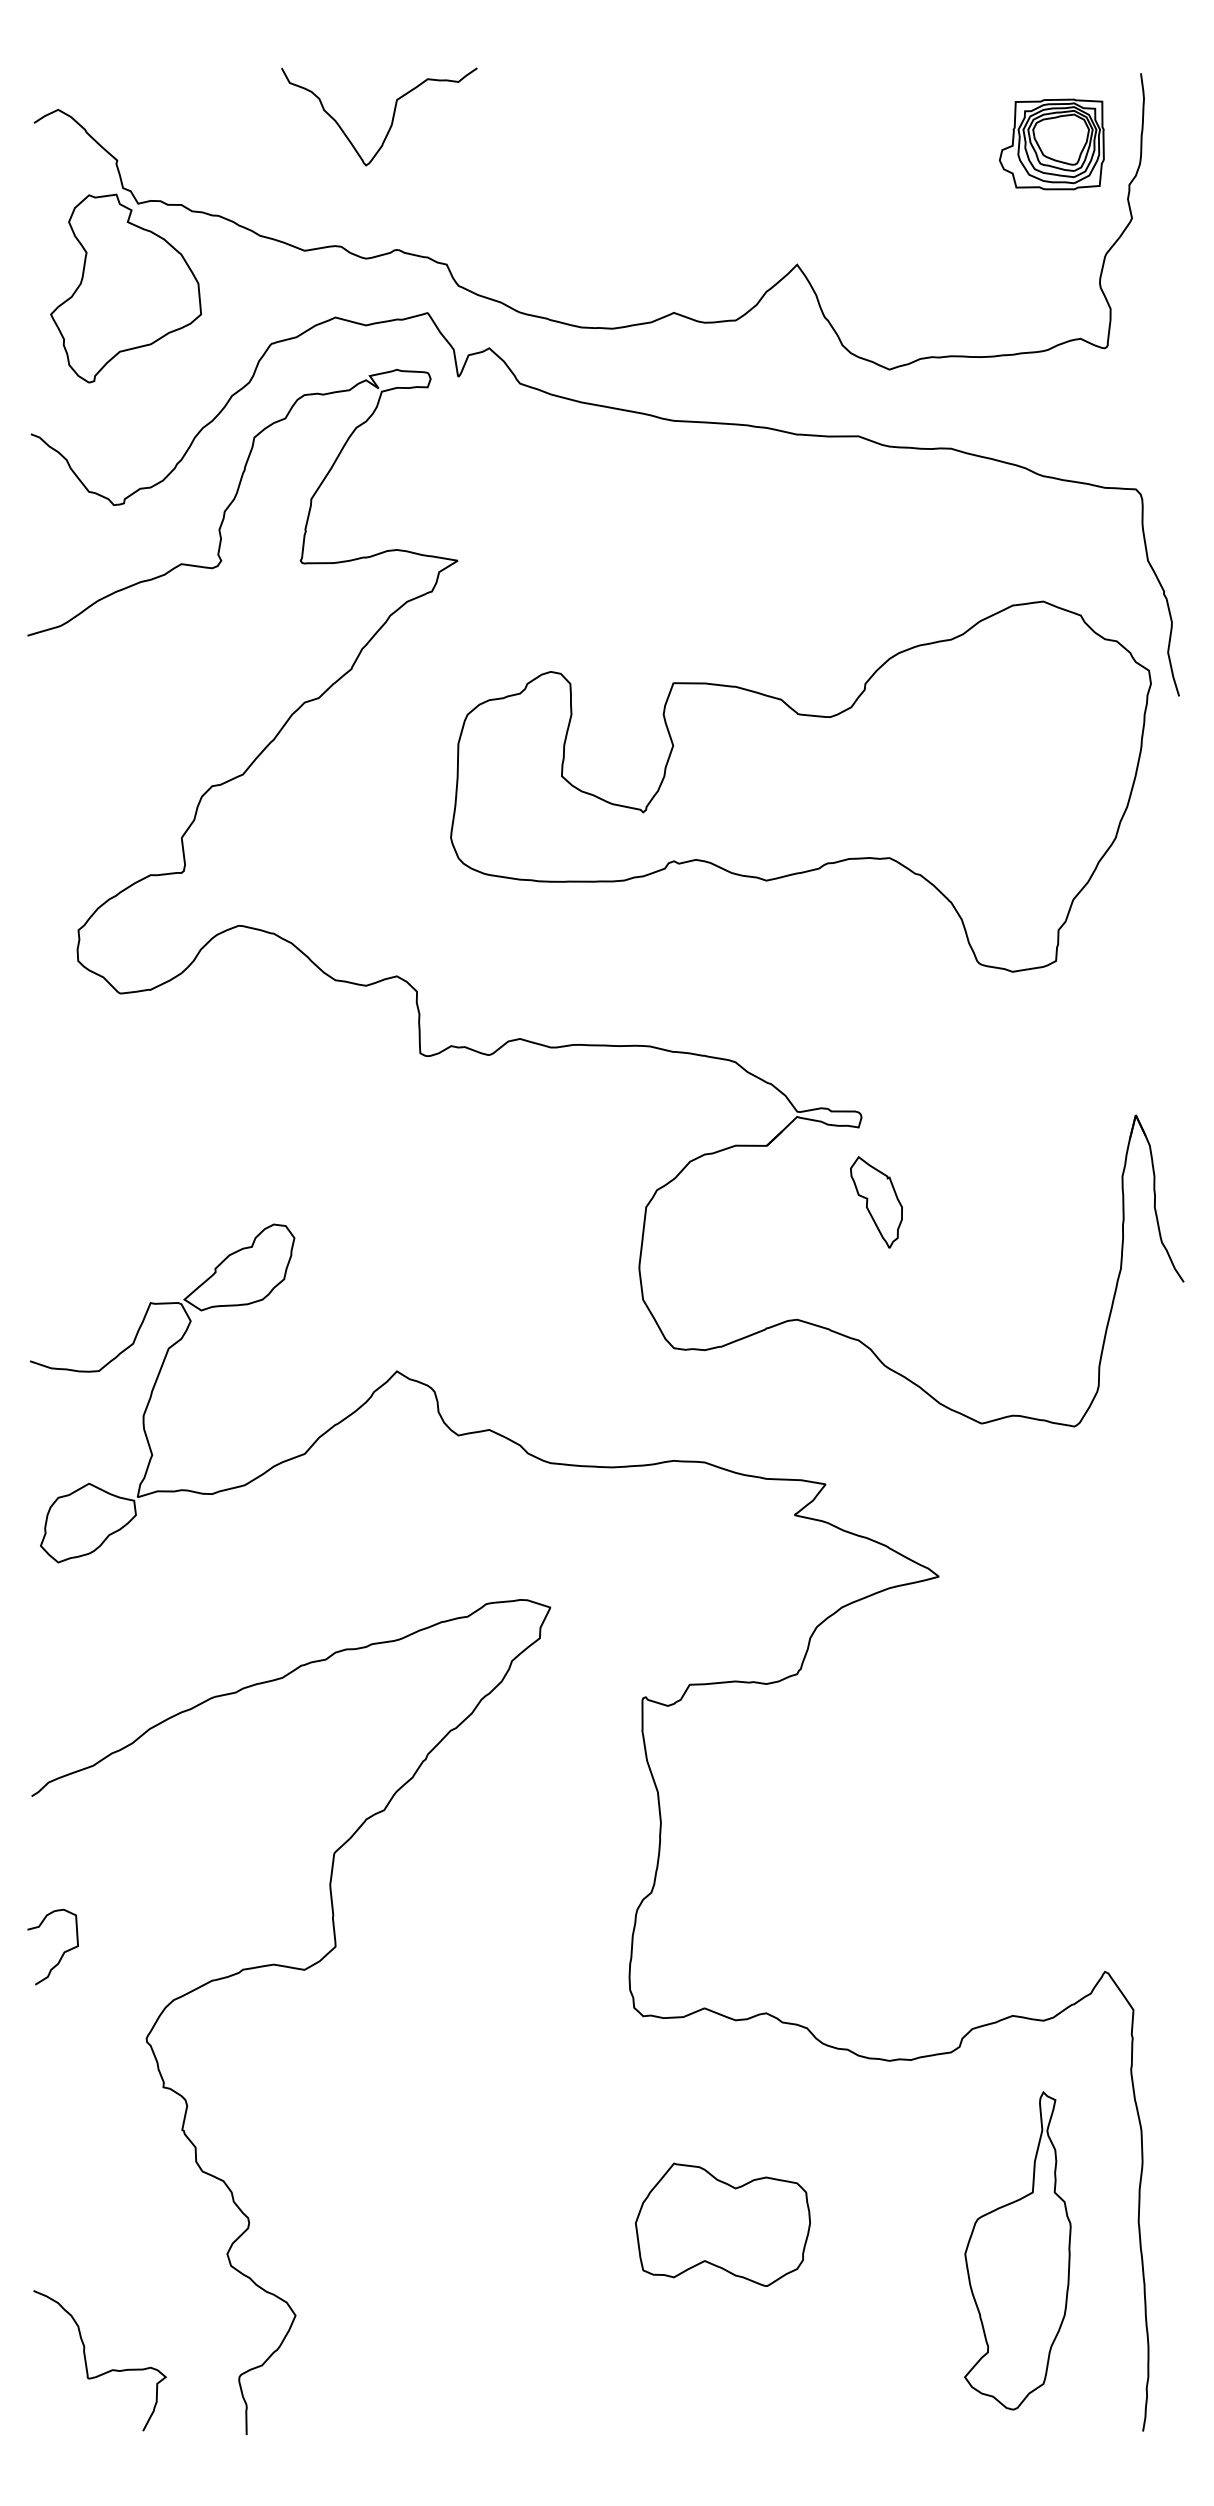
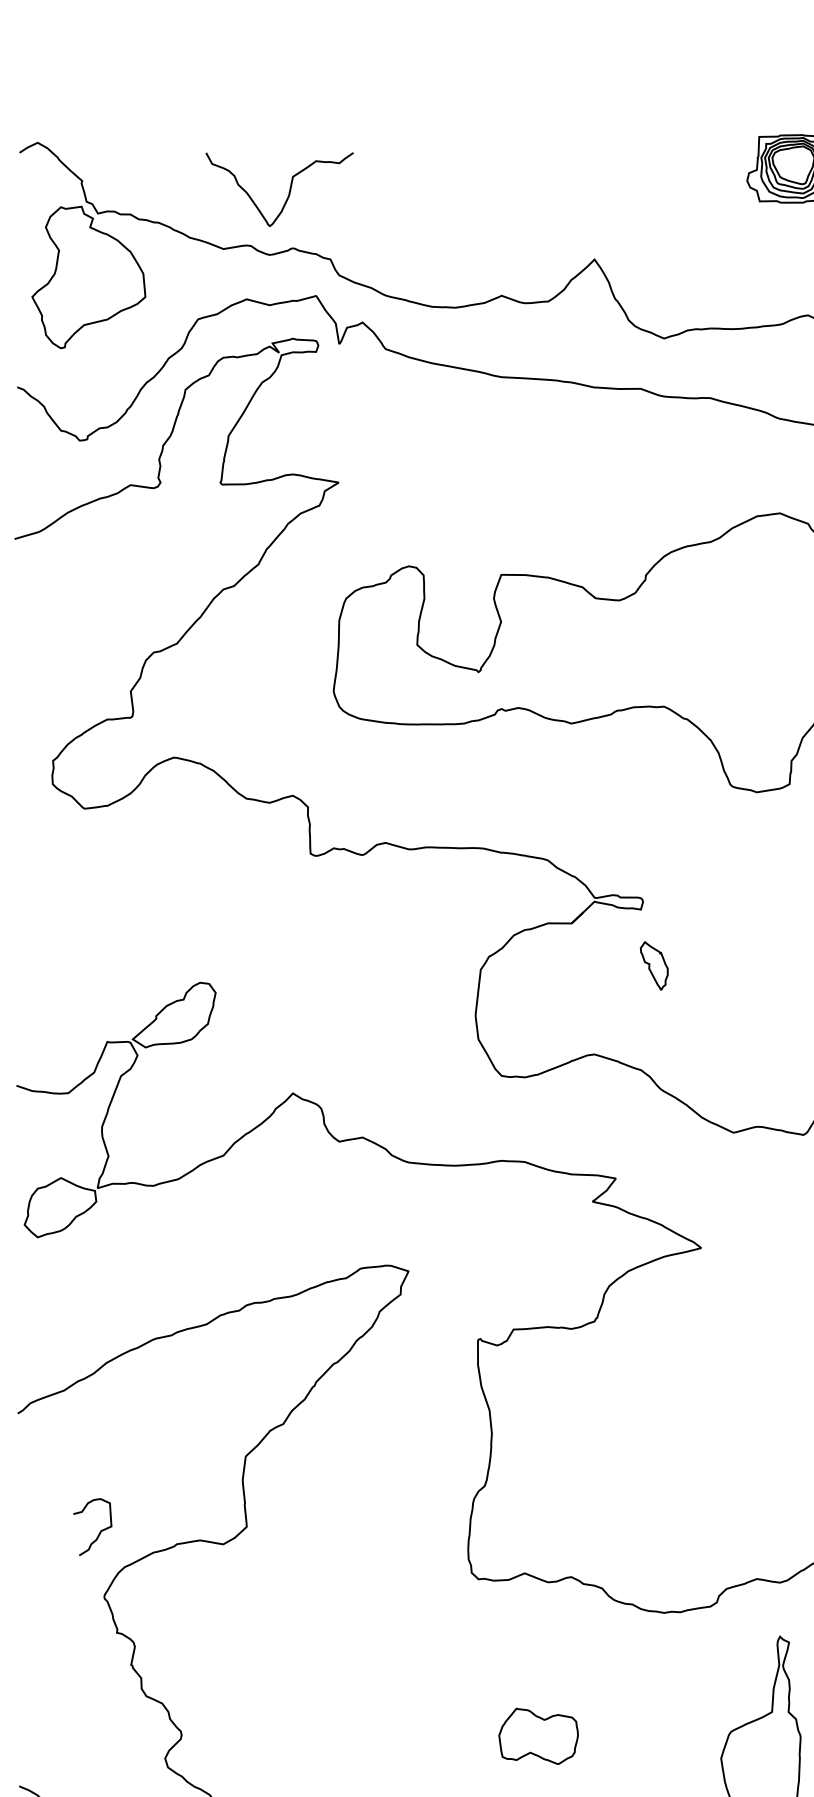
curve: (391, 120) -> (288, 192), moved
part: (876, 1202) -> (654, 966), size x0.7
curve: (63, 1951) -> (100, 1530), moved
part: (722, 2224) -> (538, 1736), size x0.6

